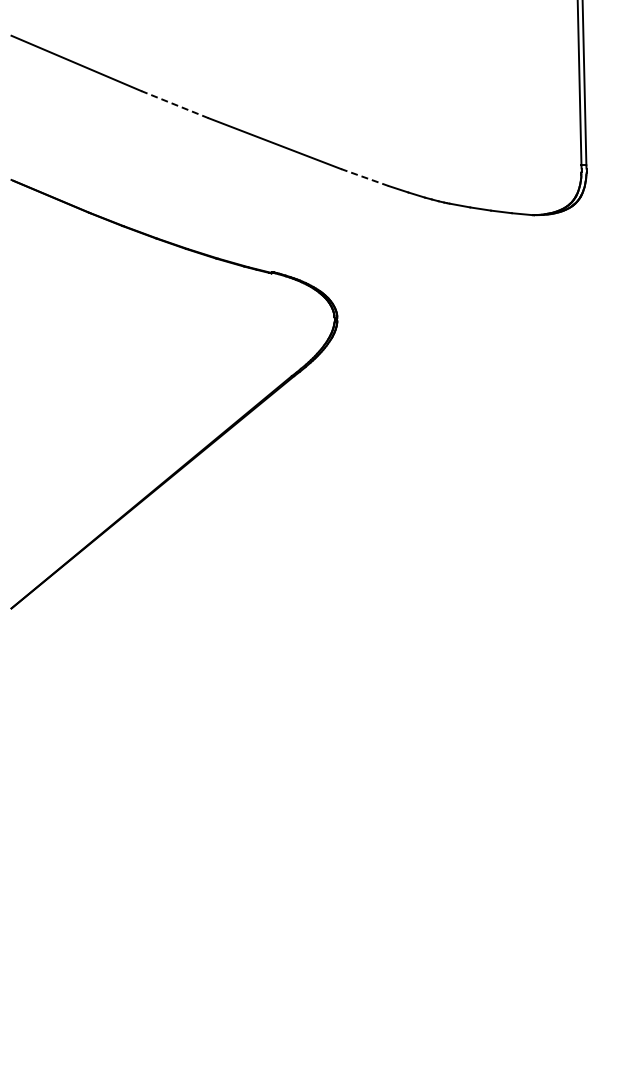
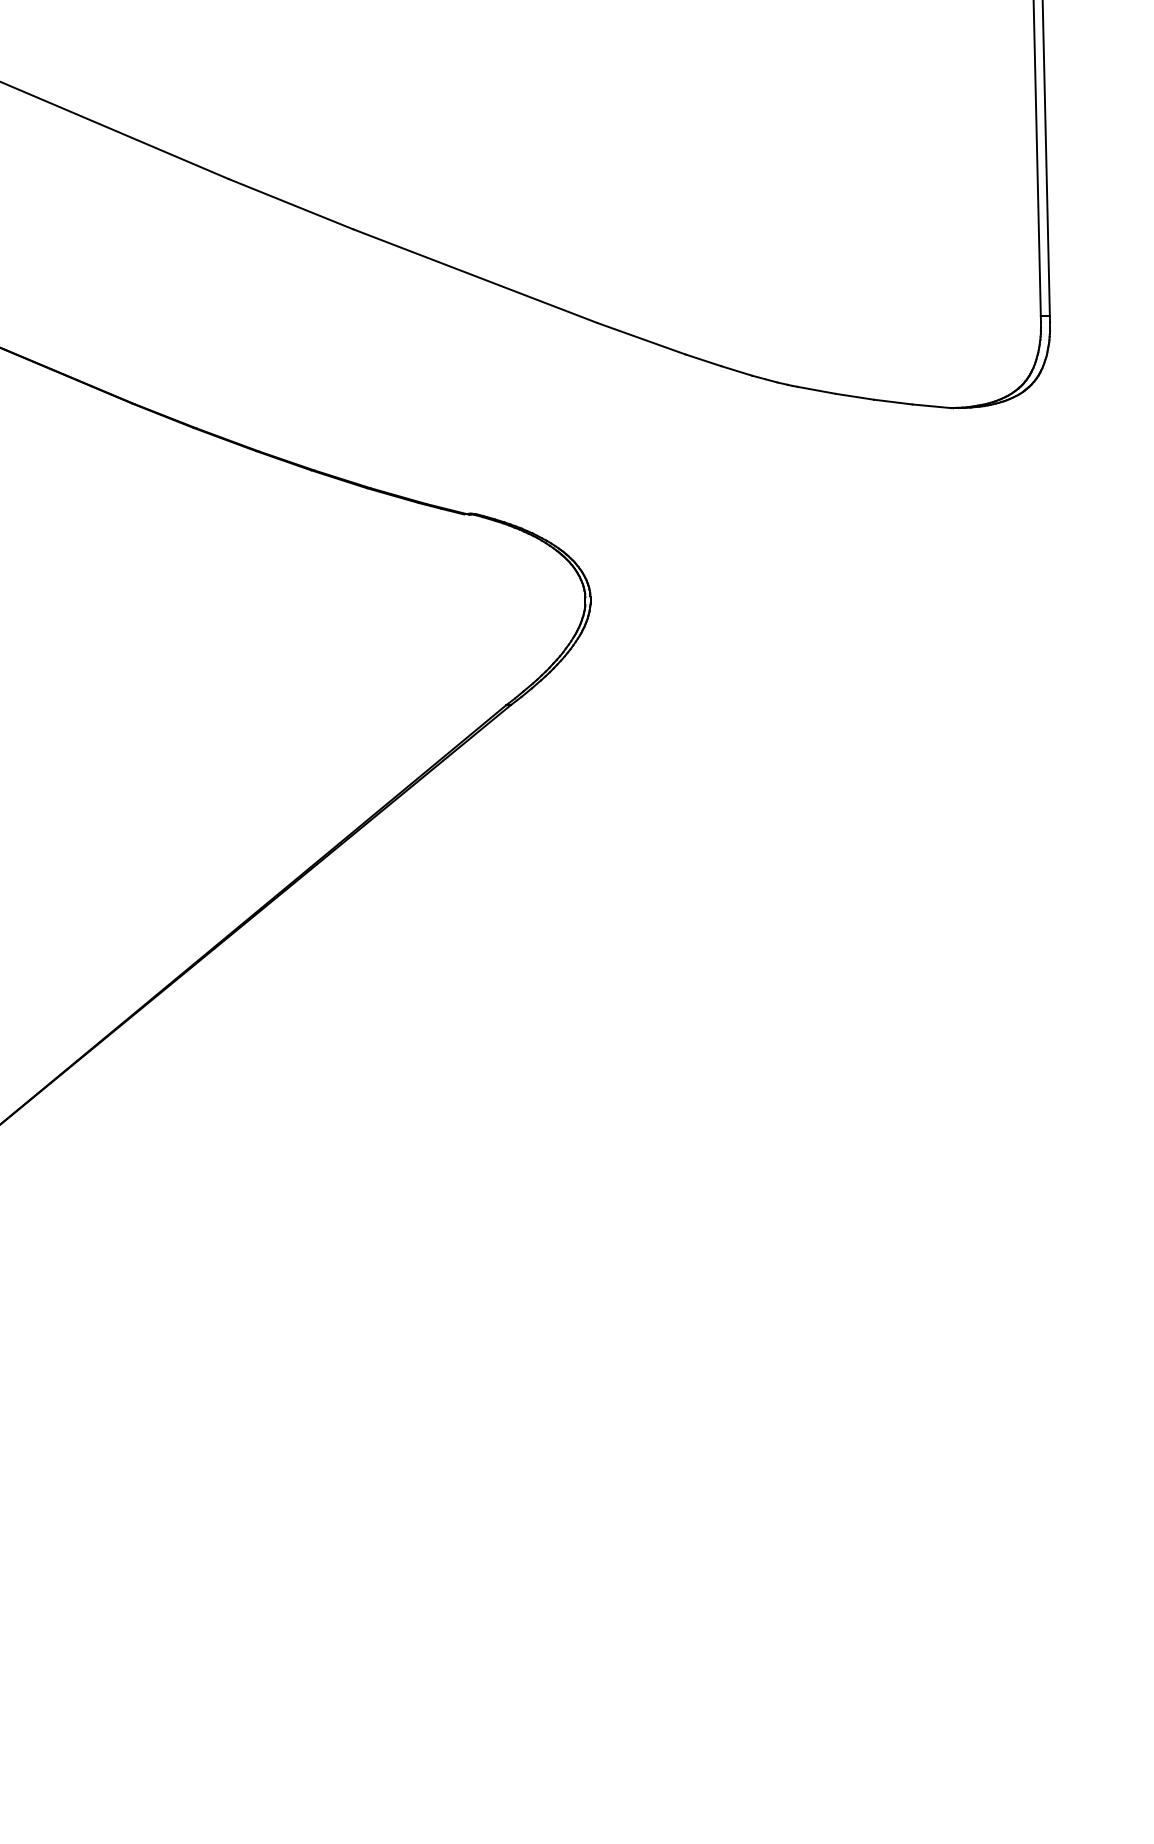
line: (174, 104) -> (290, 203), dashed -> solid
line: (364, 177) -> (640, 338), dashed -> solid

